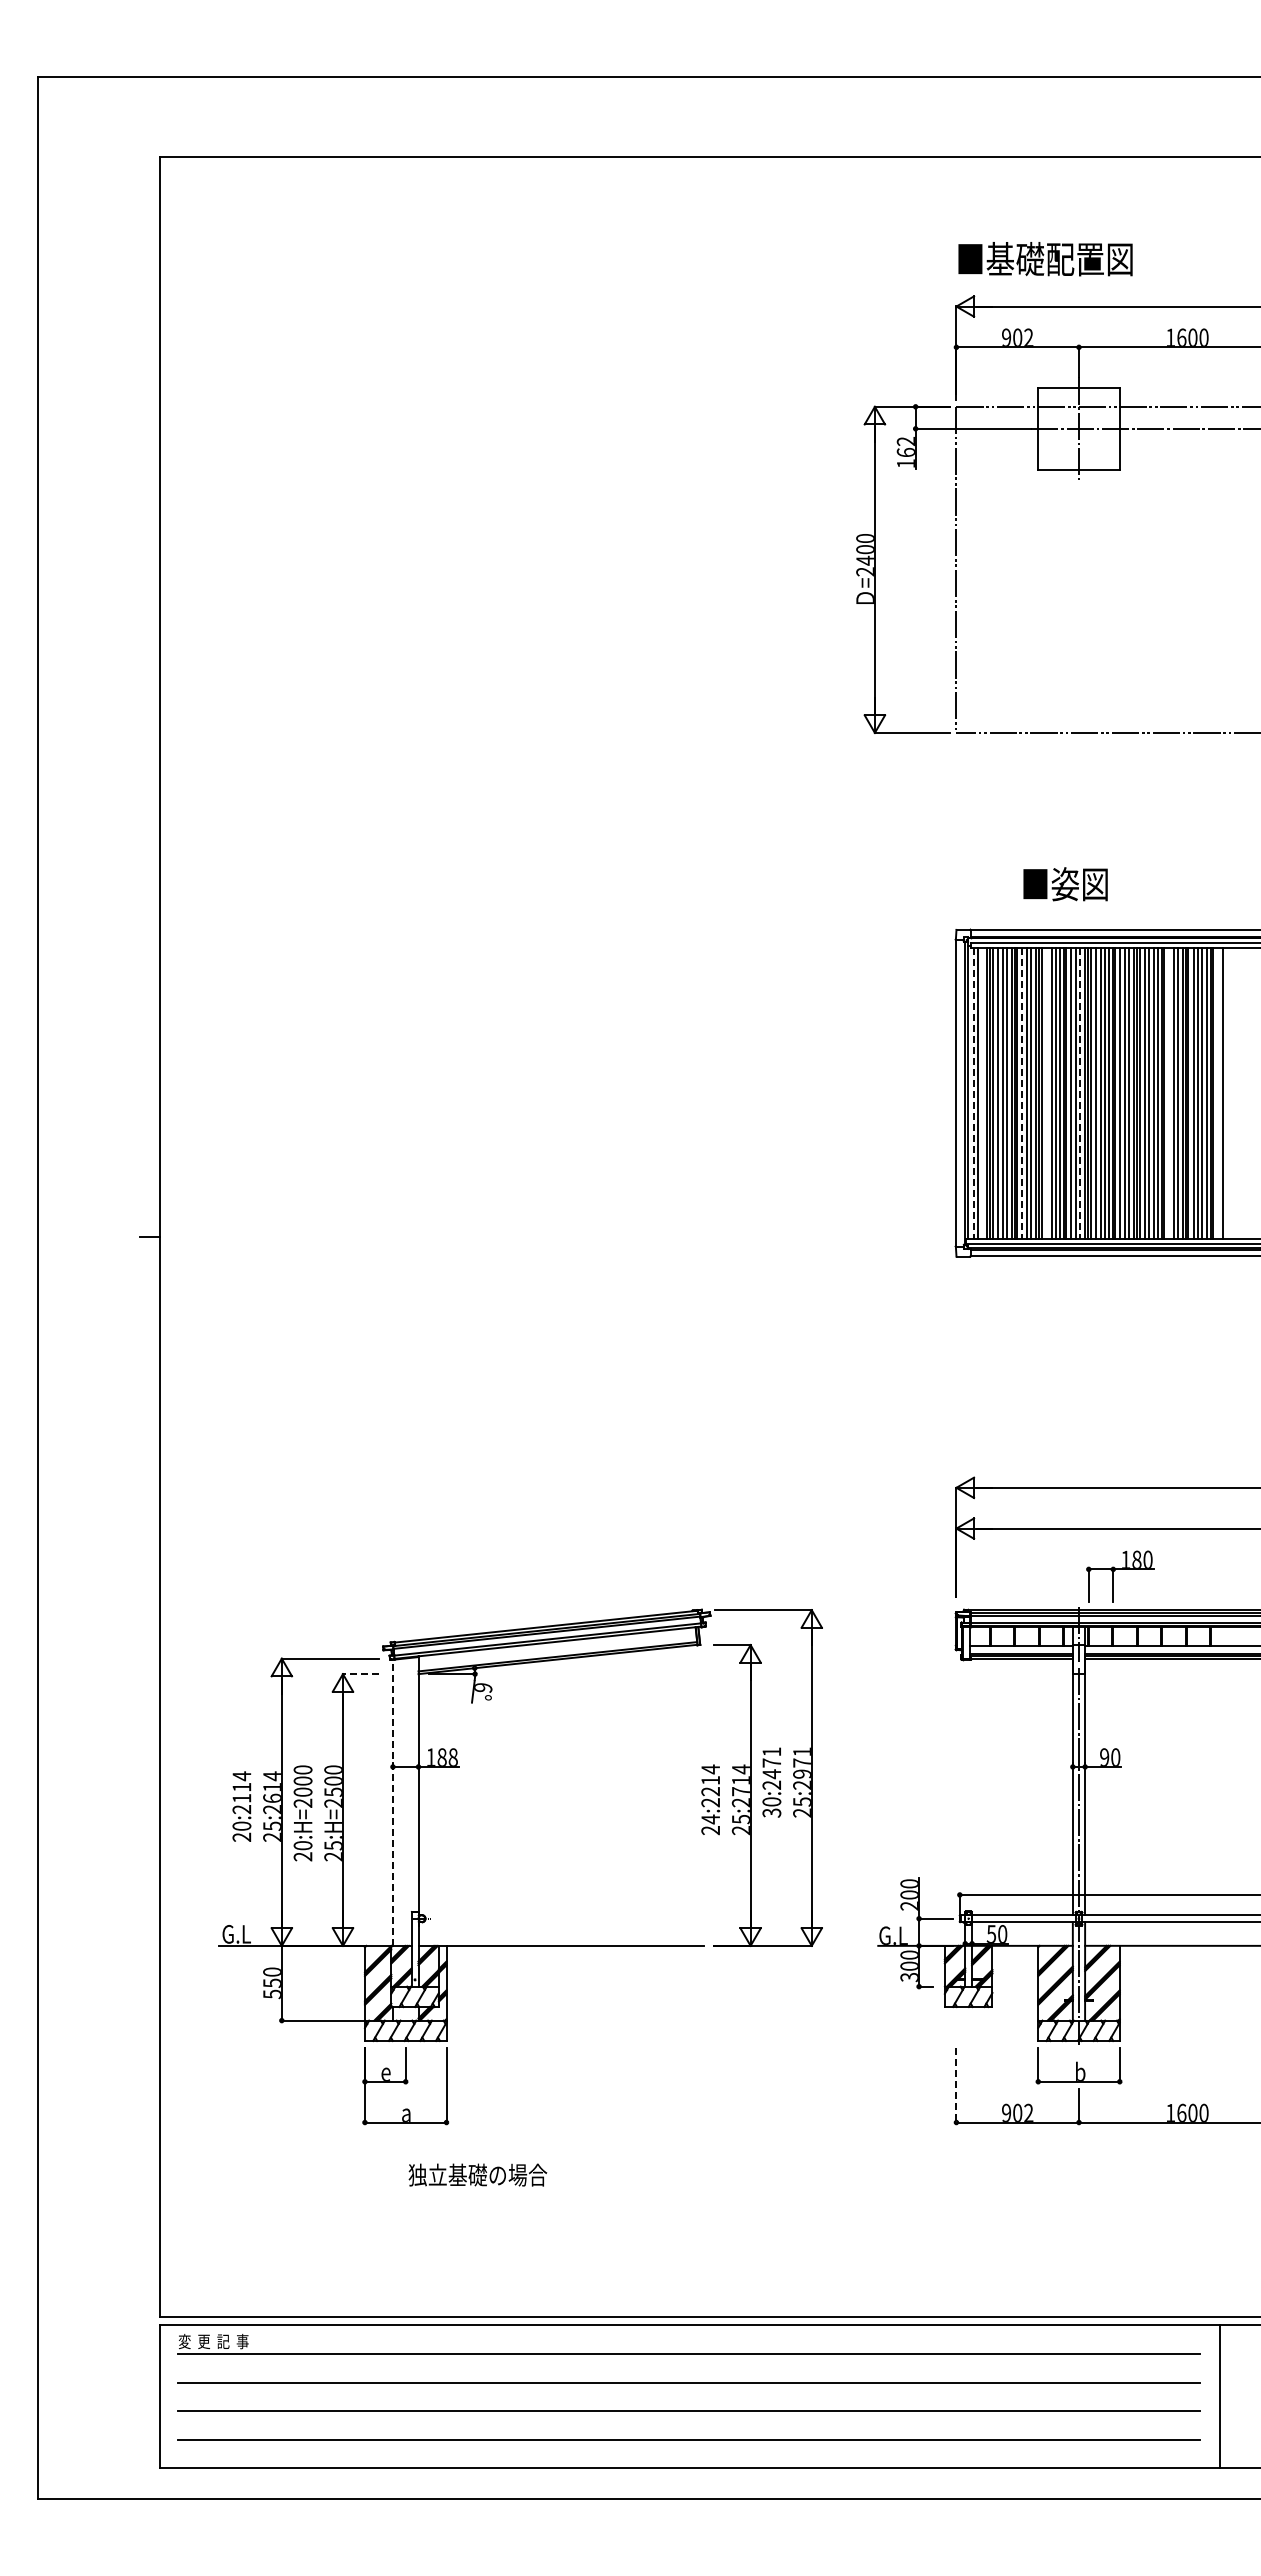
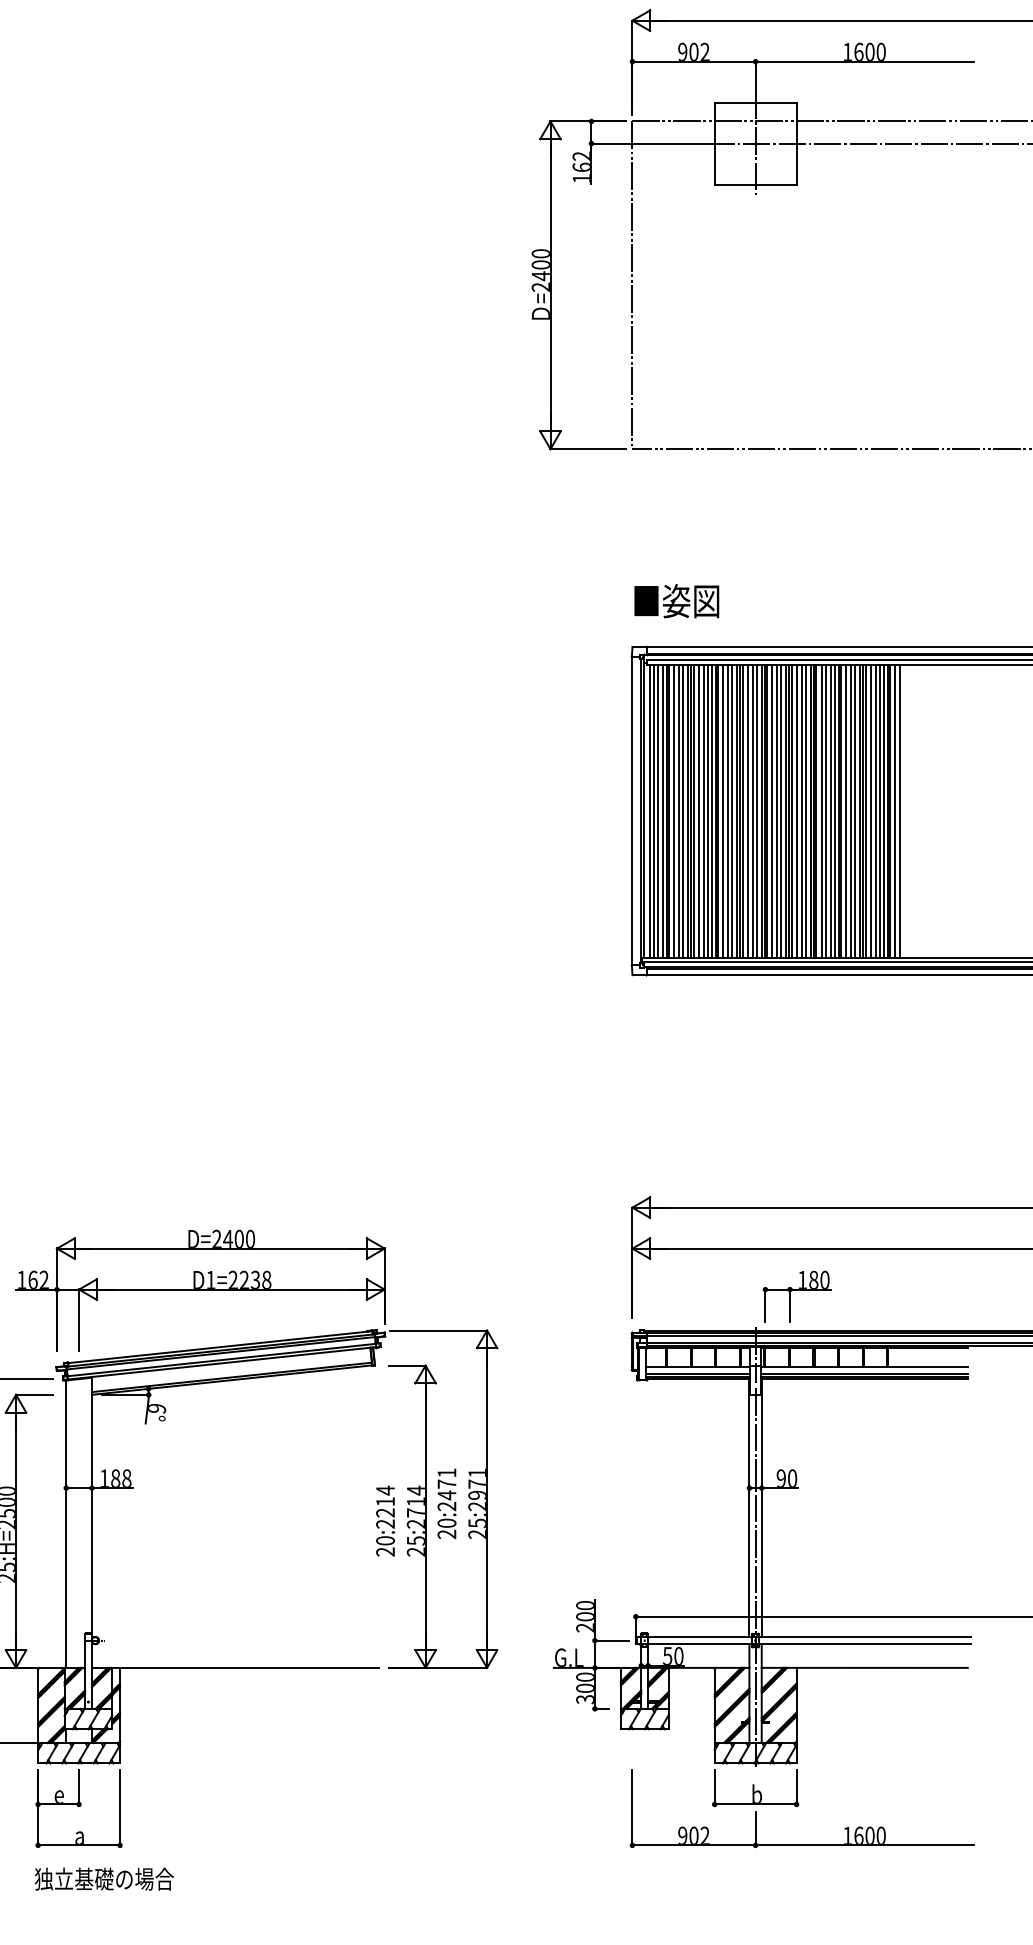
text: (1065, 884) -> (676, 601), moved
line: (973, 1093) -> (649, 811), dashed -> solid
line: (982, 1093) -> (658, 811), added
line: (1022, 1093) -> (698, 811), dashed -> solid
line: (1046, 1093) -> (722, 811), added
line: (1080, 1093) -> (757, 811), dashed -> solid
line: (1169, 1093) -> (846, 811), added
line: (1218, 1093) -> (895, 811), added
part: (526, 1570) -> (200, 1290), added
line: (360, 1674) -> (33, 1395), dashed -> solid
line: (392, 1802) -> (65, 1523), dashed -> solid
text: (772, 1812) -> (447, 1533), 30:2471 -> 20:2471
text: (710, 1819) -> (385, 1540), 24:2214 -> 20:2214
line: (956, 2085) -> (632, 1808), dashed -> solid
text: (477, 2174) -> (103, 1878), moved

